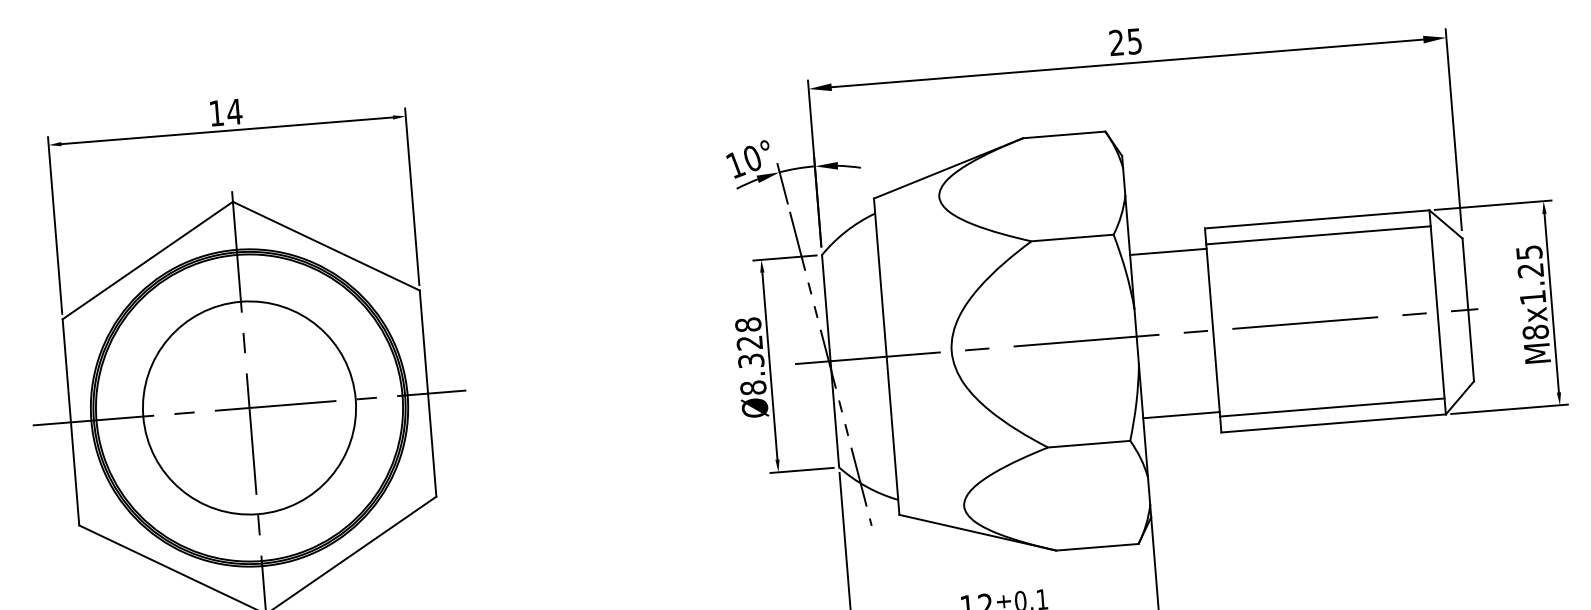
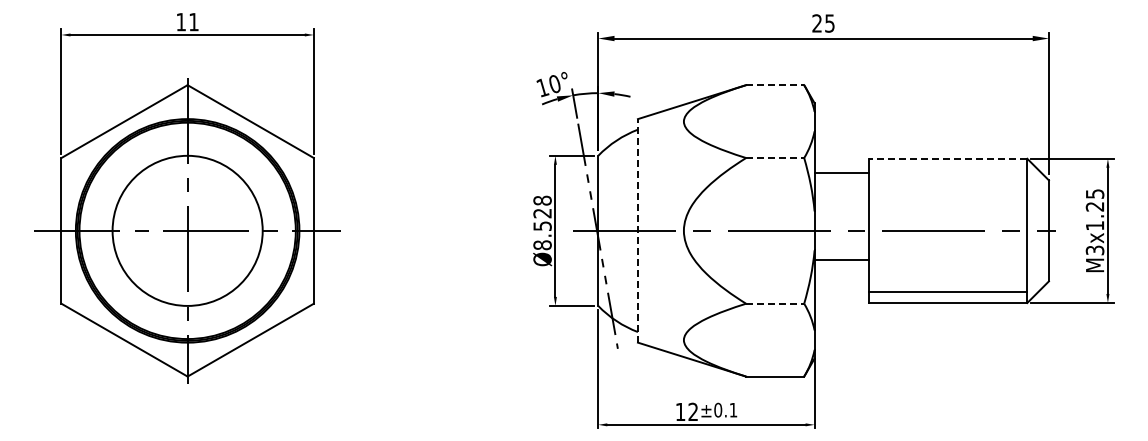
text: (234, 112) -> (193, 22), 14 -> 11
line: (1064, 135) -> (775, 85), solid -> dashed
line: (1316, 219) -> (947, 158), solid -> dashed
line: (1317, 236) -> (947, 170), removed
line: (1073, 238) -> (775, 158), solid -> dashed
text: (1536, 332) -> (1095, 250), M8x1.25 -> M3x1.25
line: (886, 356) -> (637, 230), solid -> dashed
text: (751, 359) -> (542, 225), Ø8.328 -> Ø8.528
line: (1181, 415) -> (841, 259), moved
line: (1089, 443) -> (775, 303), solid -> dashed

